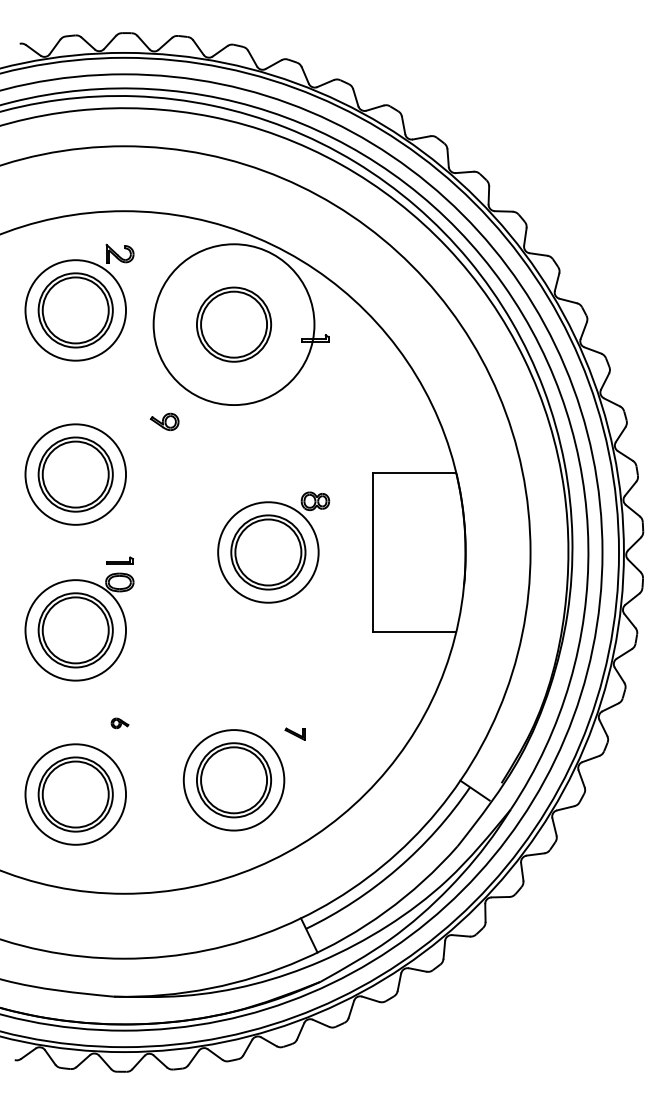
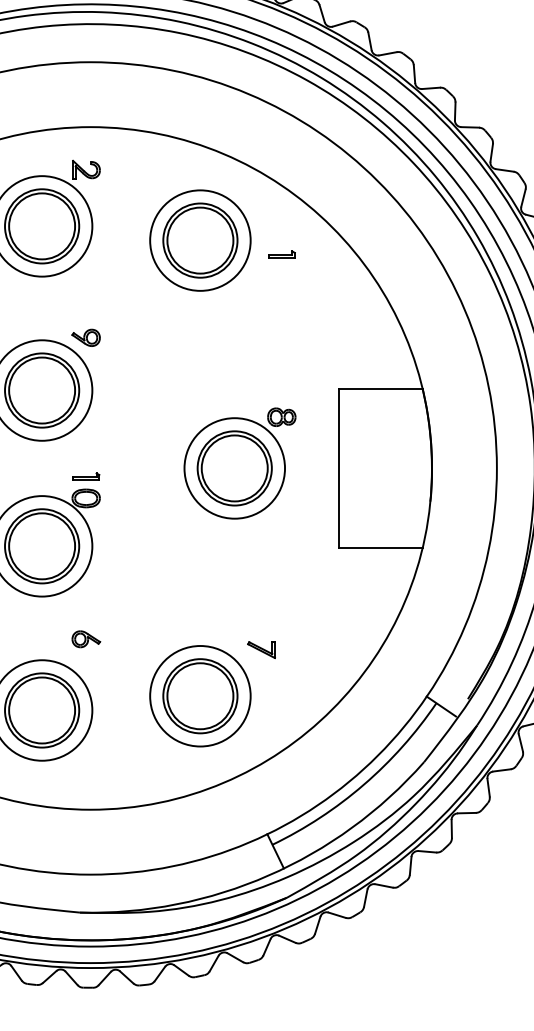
circle: (233, 324) -> (199, 240), size x0.62
part: (164, 421) -> (85, 337), moved
part: (119, 723) -> (85, 639), size x1.67
part: (294, 734) -> (260, 650), size x1.43

